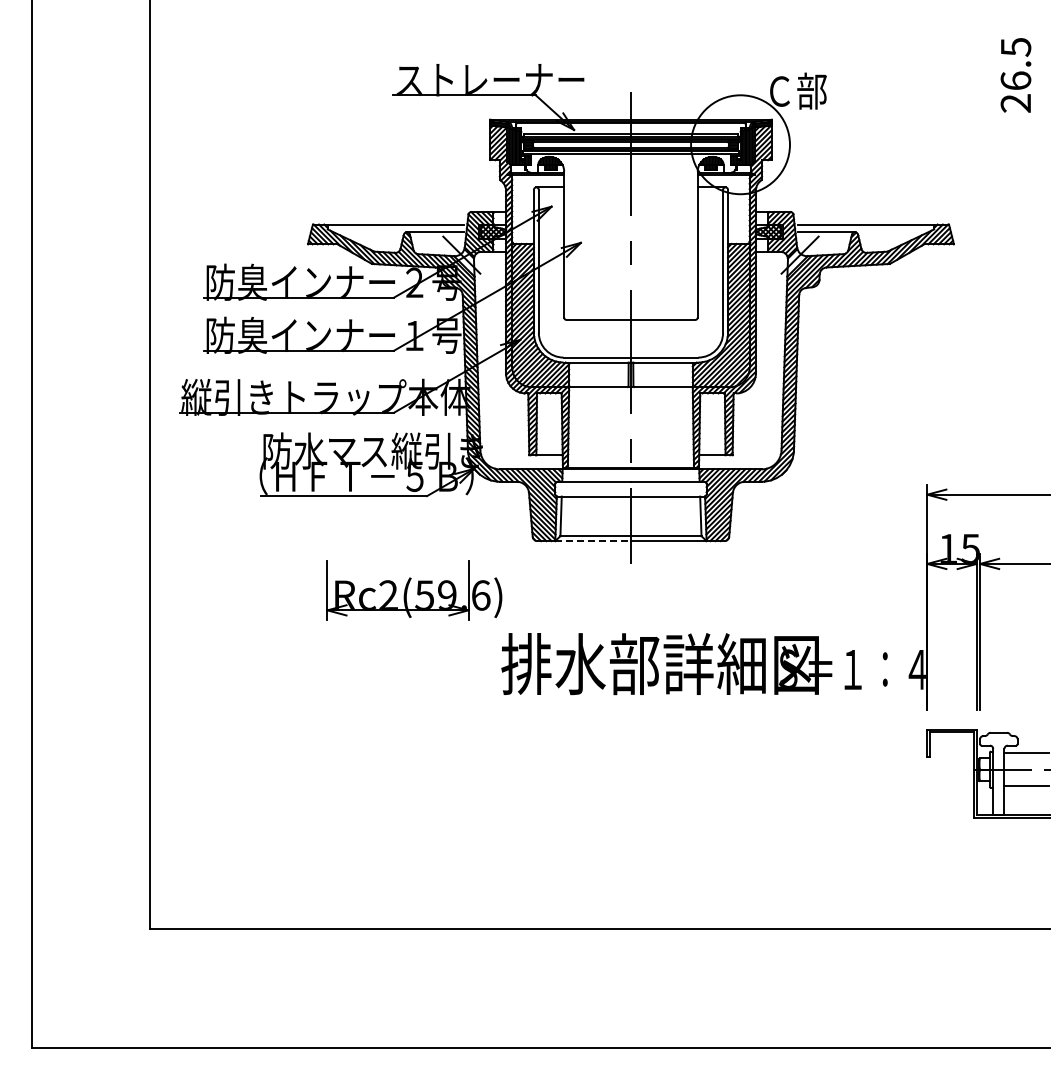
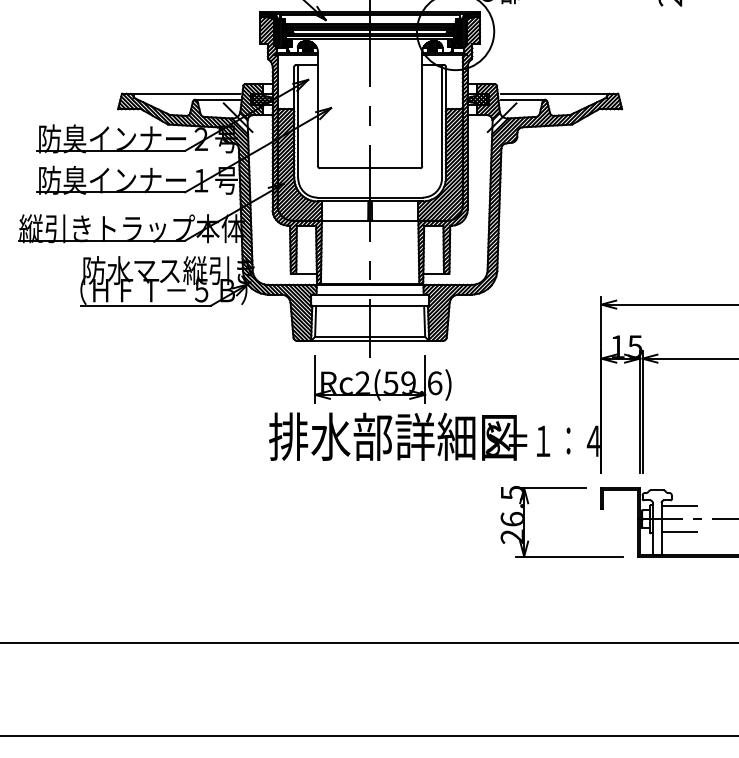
line: (593, 541) -> (340, 341), dashed -> solid
part: (414, 590) -> (383, 379), moved
part: (876, 730) -> (561, 488), added

